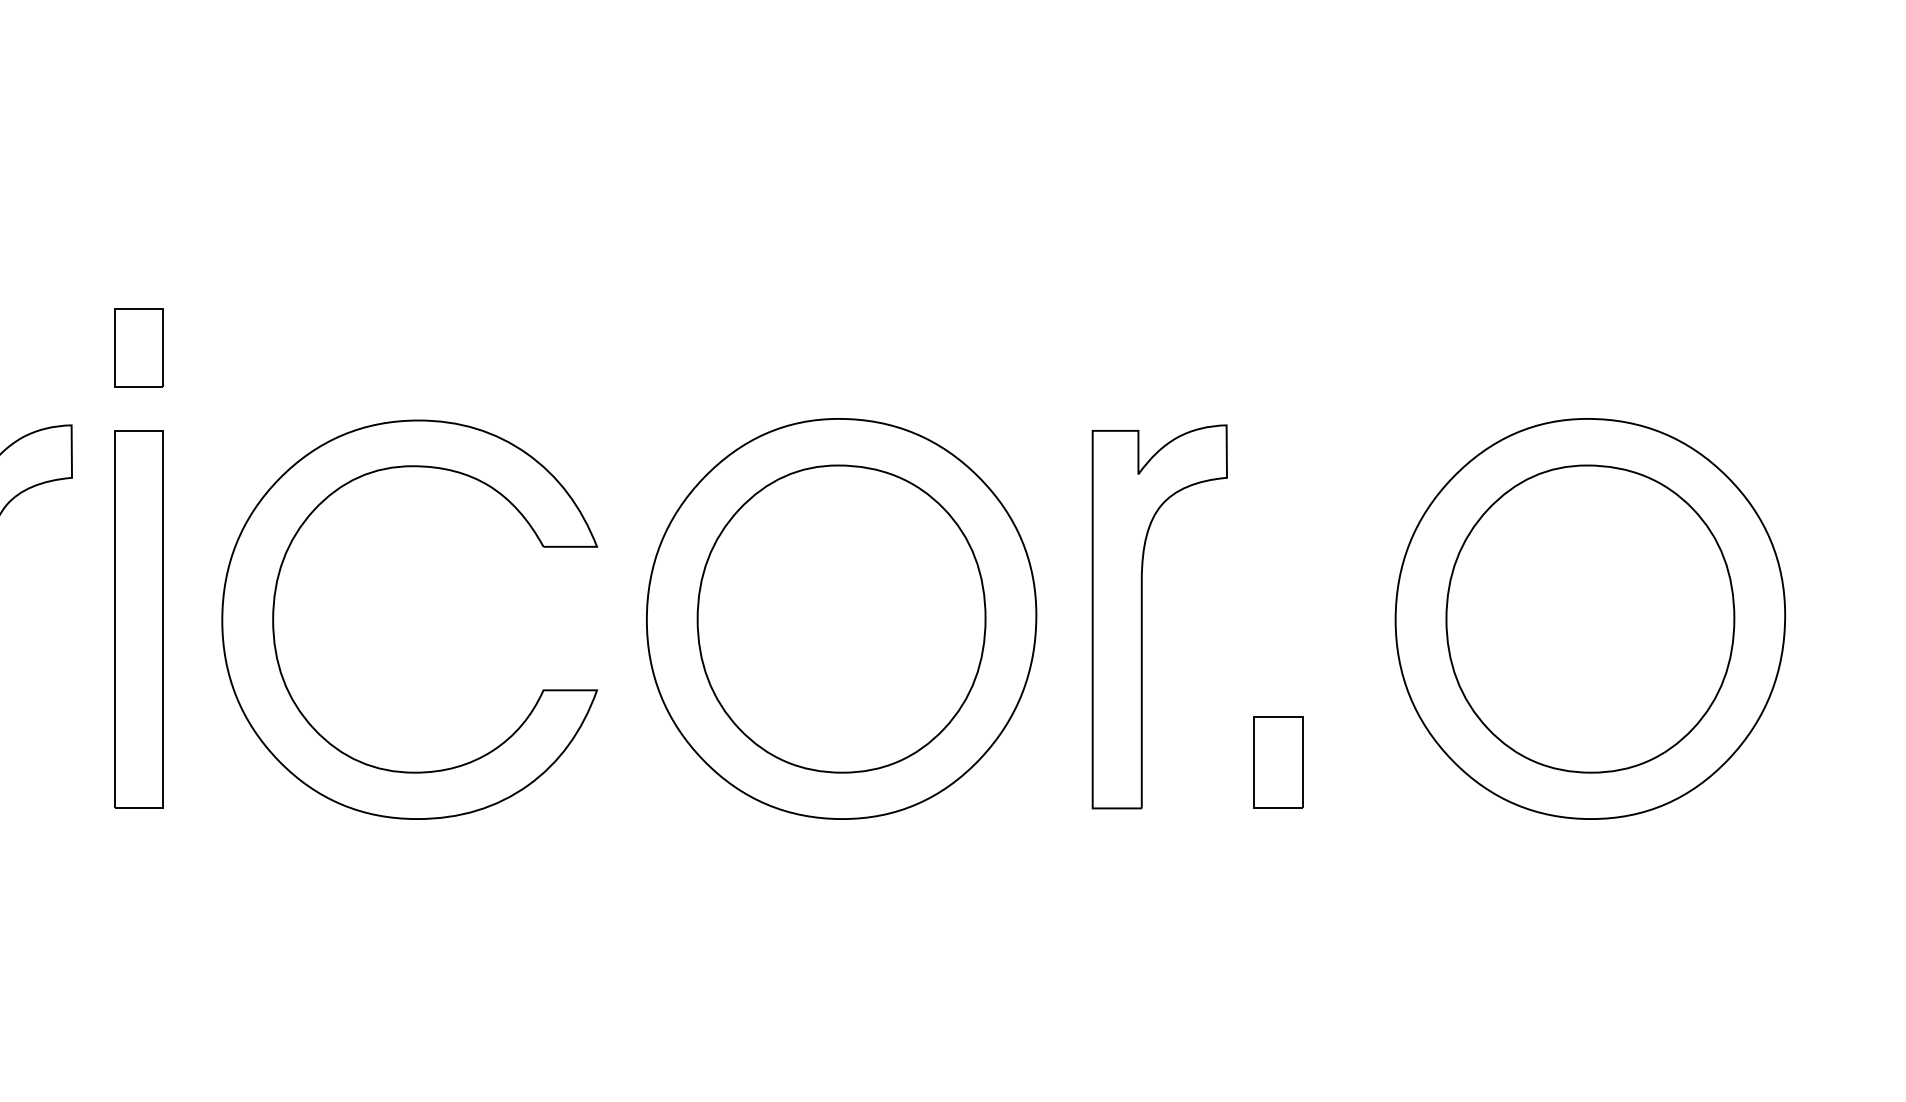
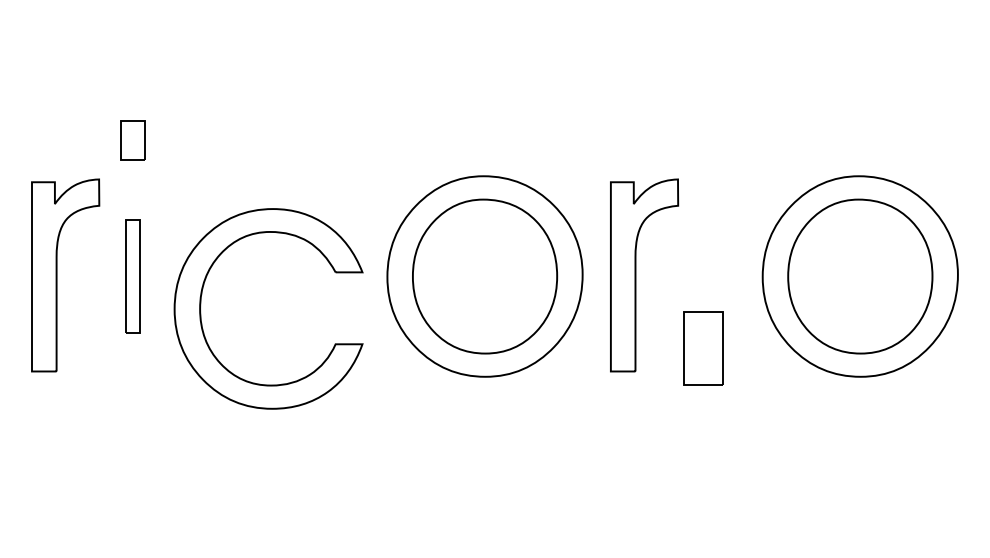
part: (275, 612) -> (201, 305), moved
part: (138, 618) -> (132, 276), size x0.6
part: (1277, 762) -> (703, 348), size x1.6

